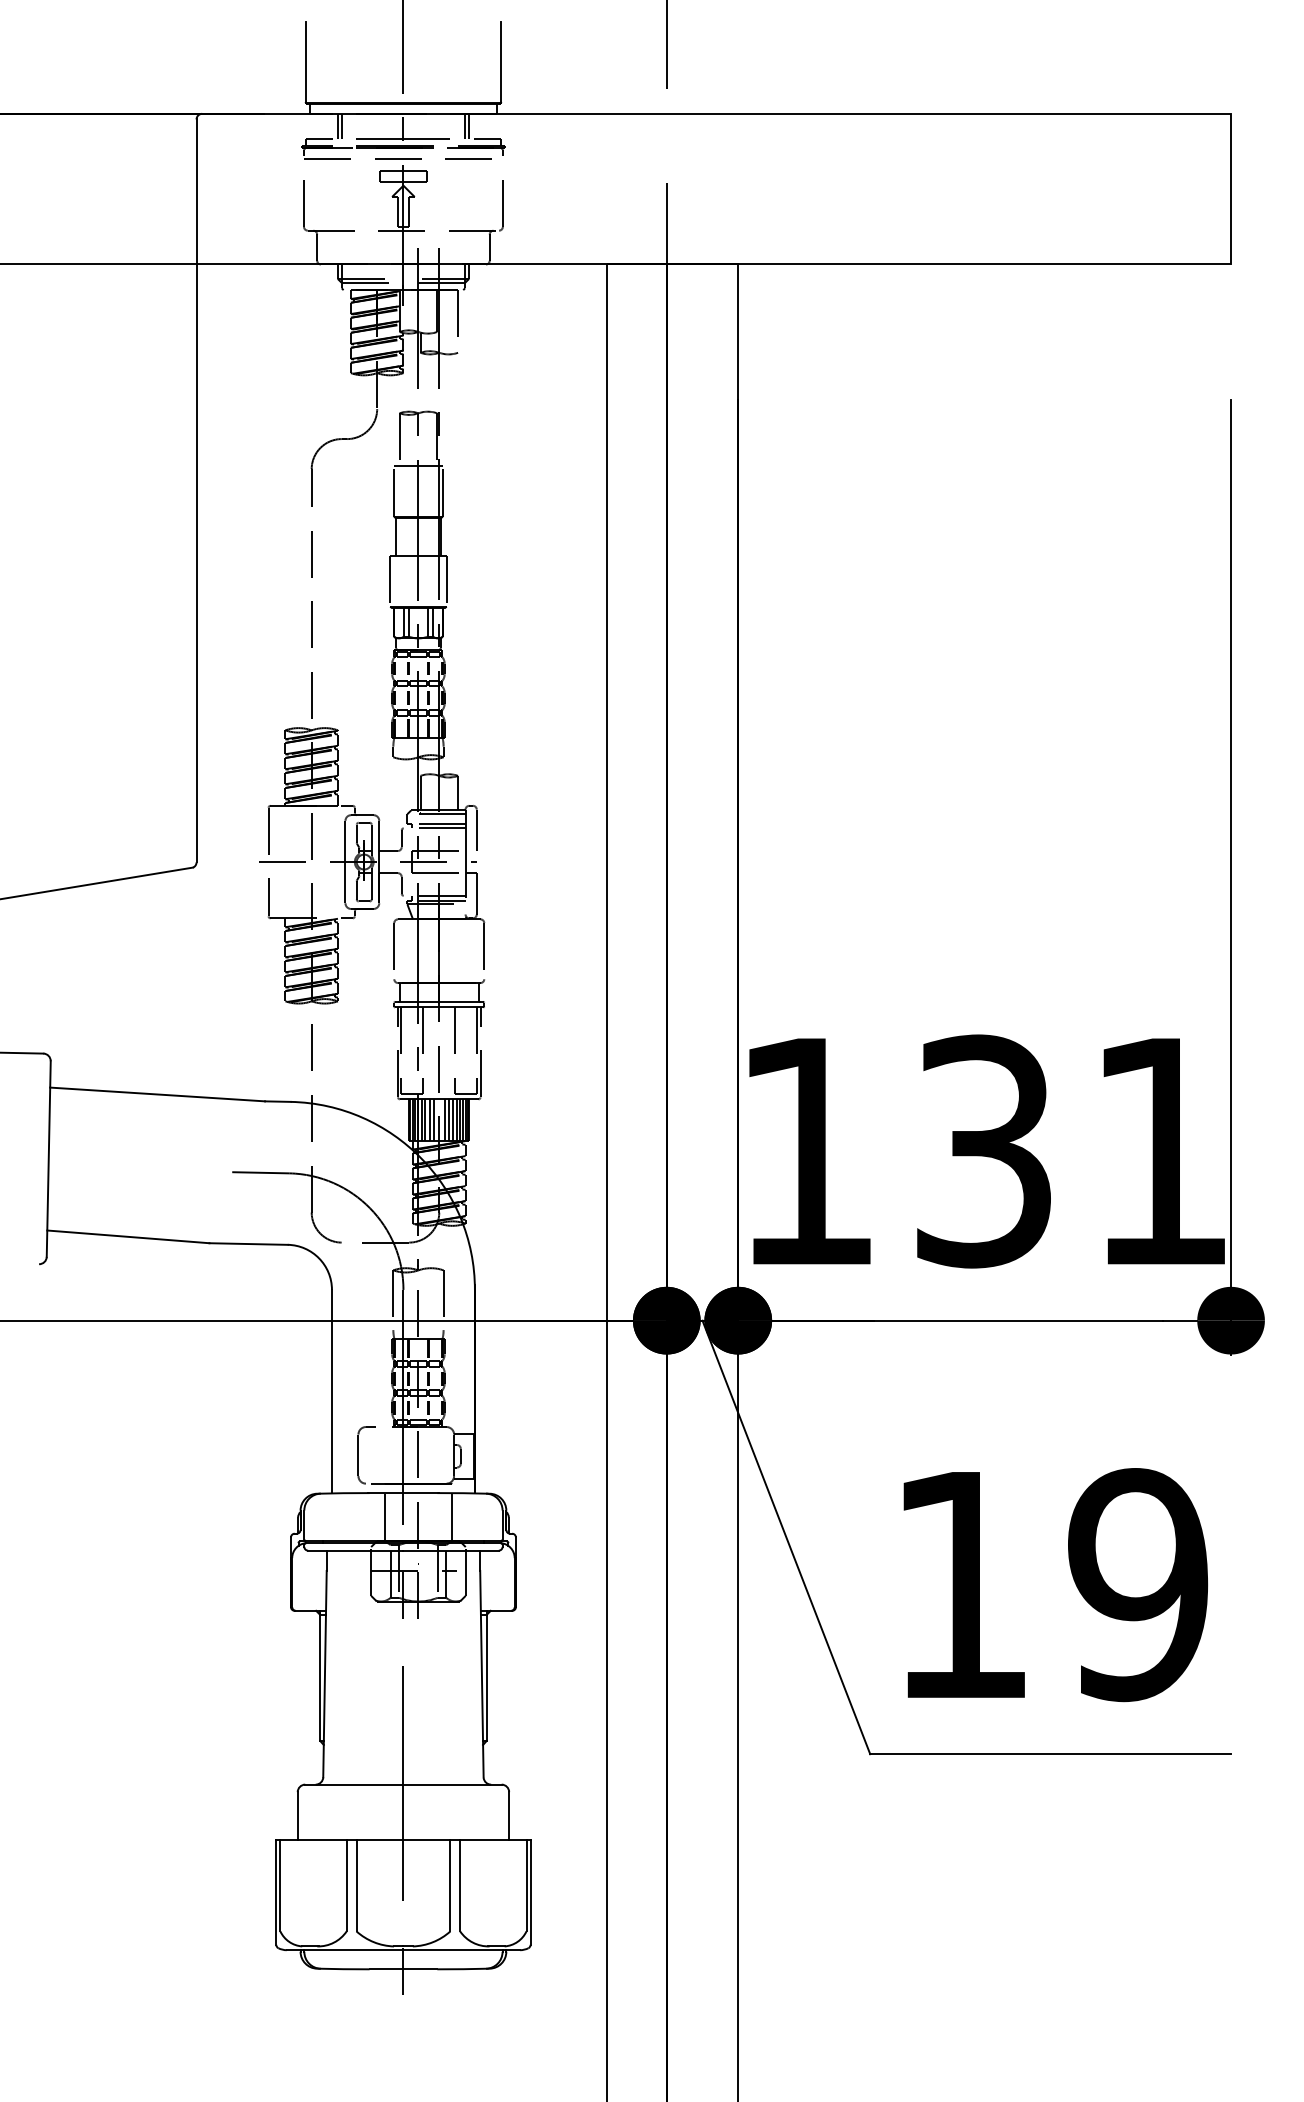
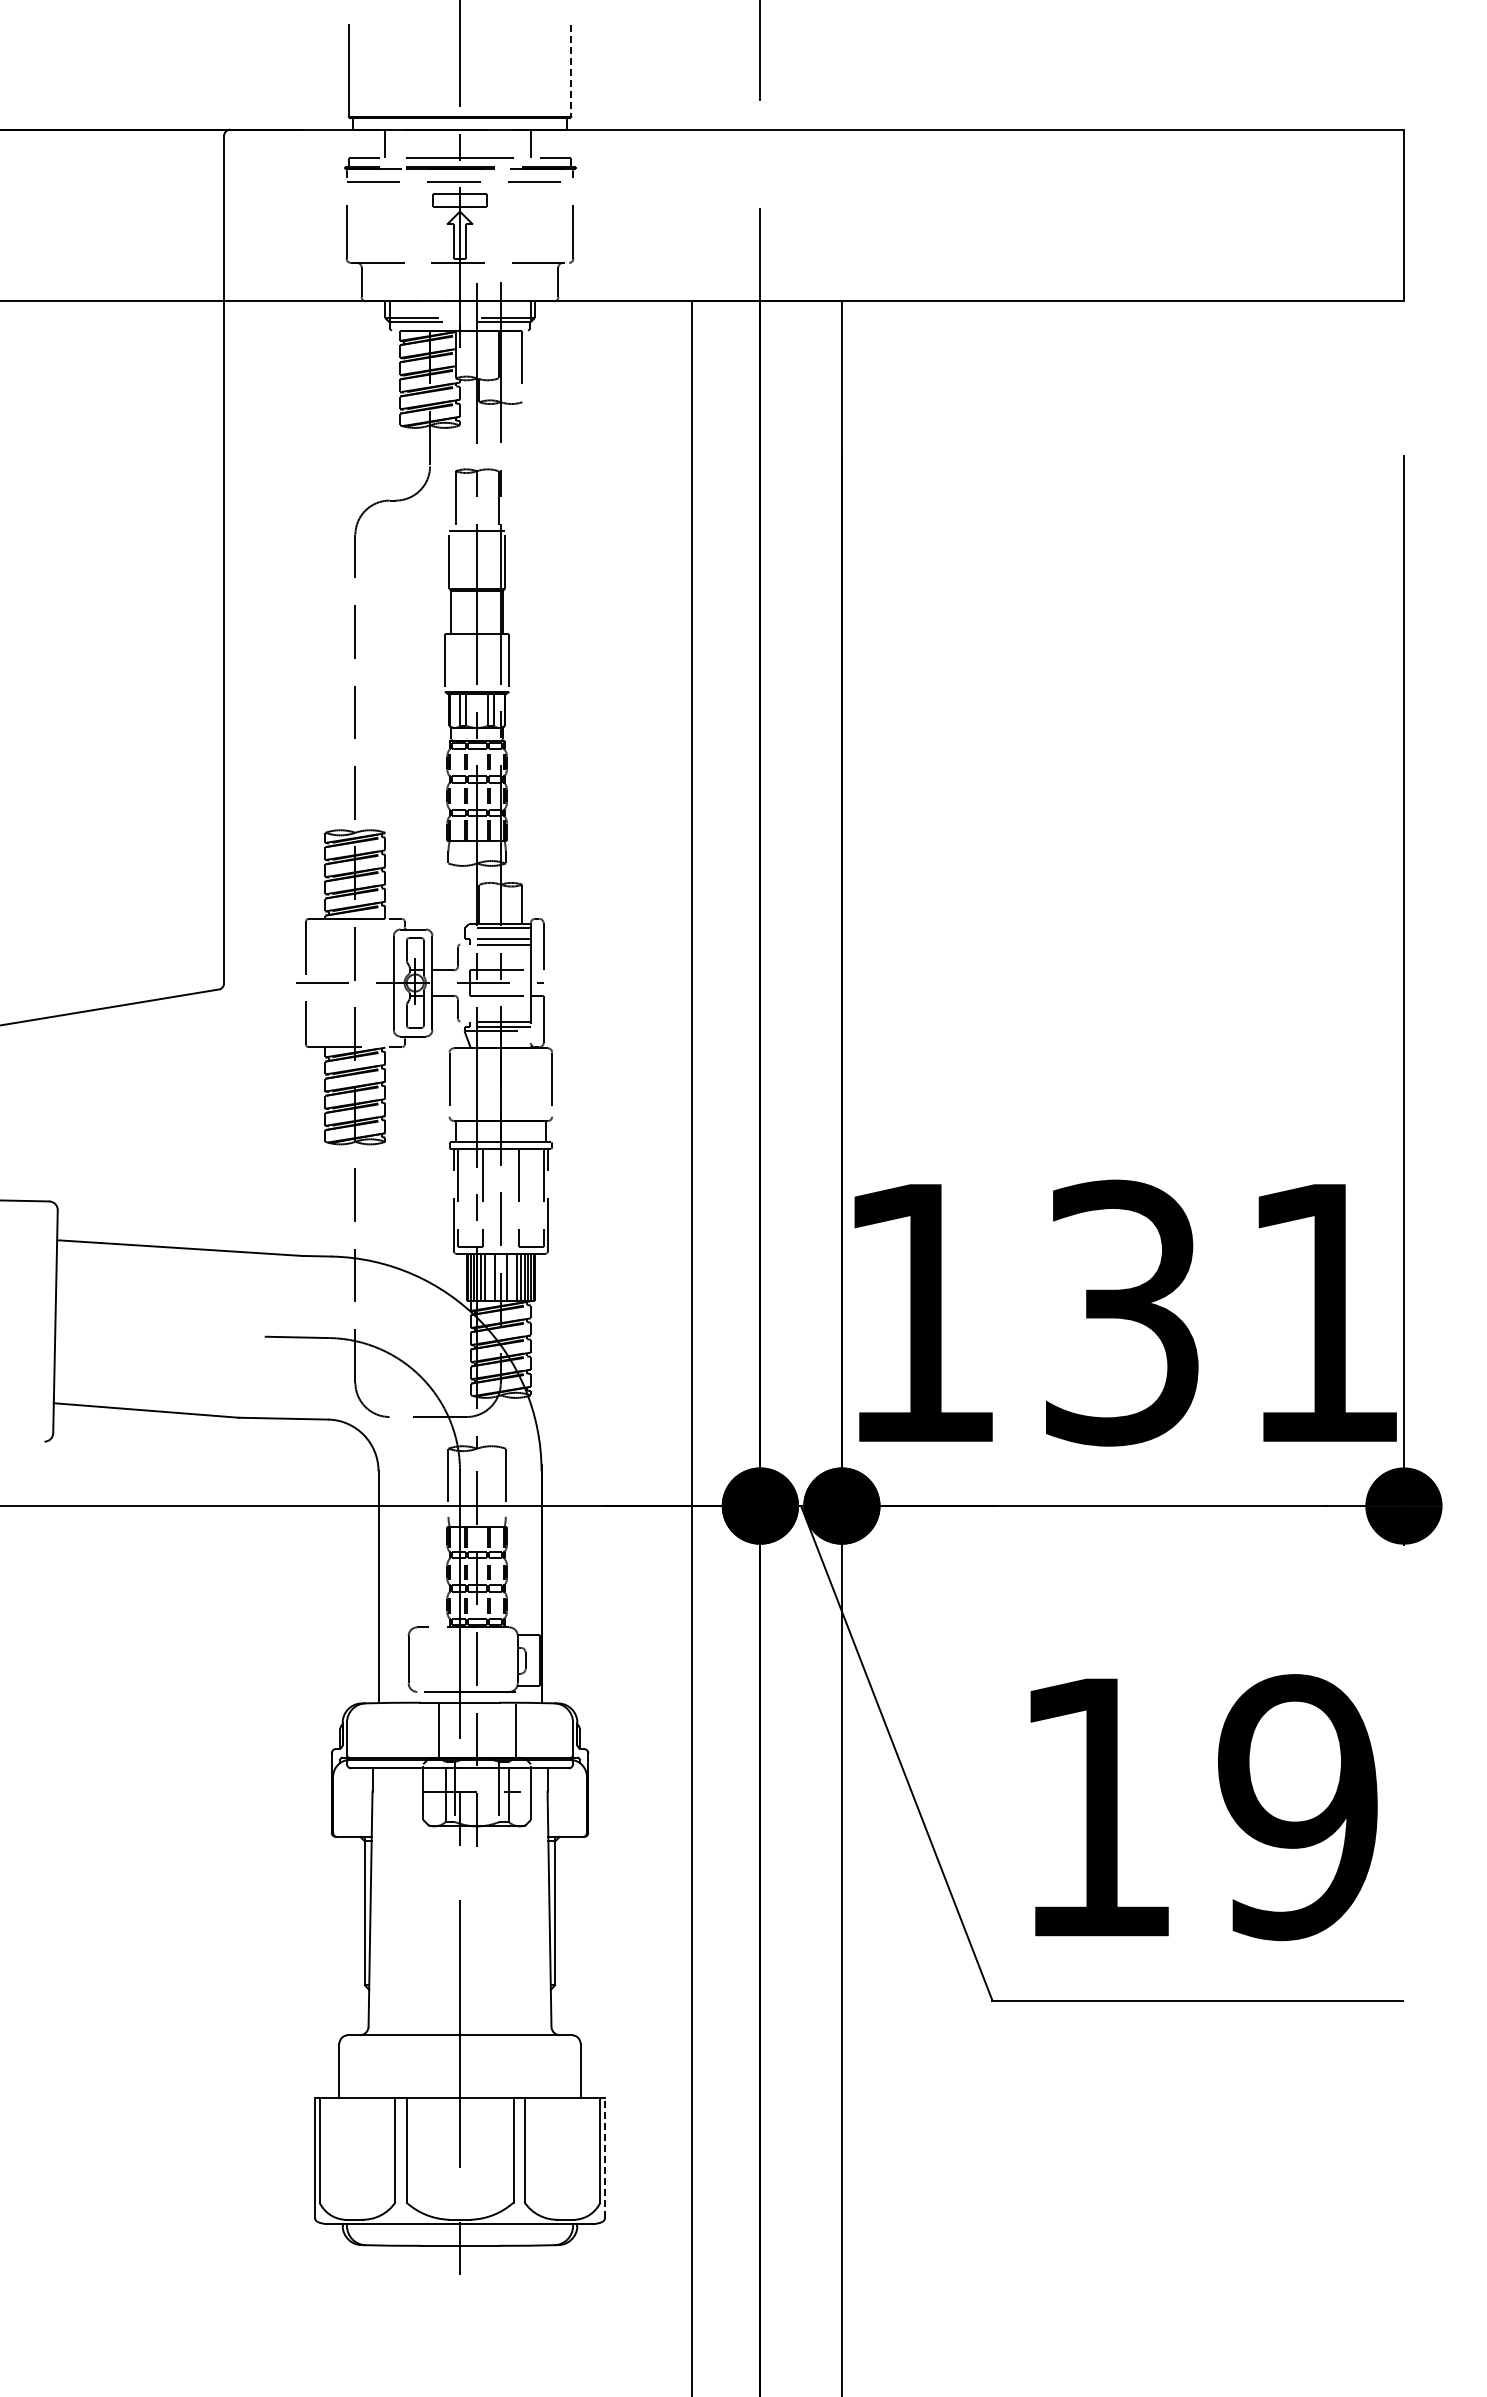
line: (501, 62) -> (571, 71), solid -> dashed
line: (341, 125) -> (389, 143), removed
line: (468, 125) -> (534, 143), removed
line: (429, 1119) -> (489, 1276), removed
line: (449, 1119) -> (512, 1276), removed
line: (531, 1892) -> (605, 2158), solid -> dashed

